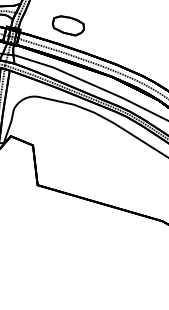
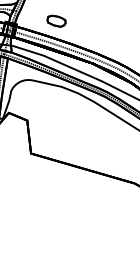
part: (67, 25) -> (55, 20), size x0.7

